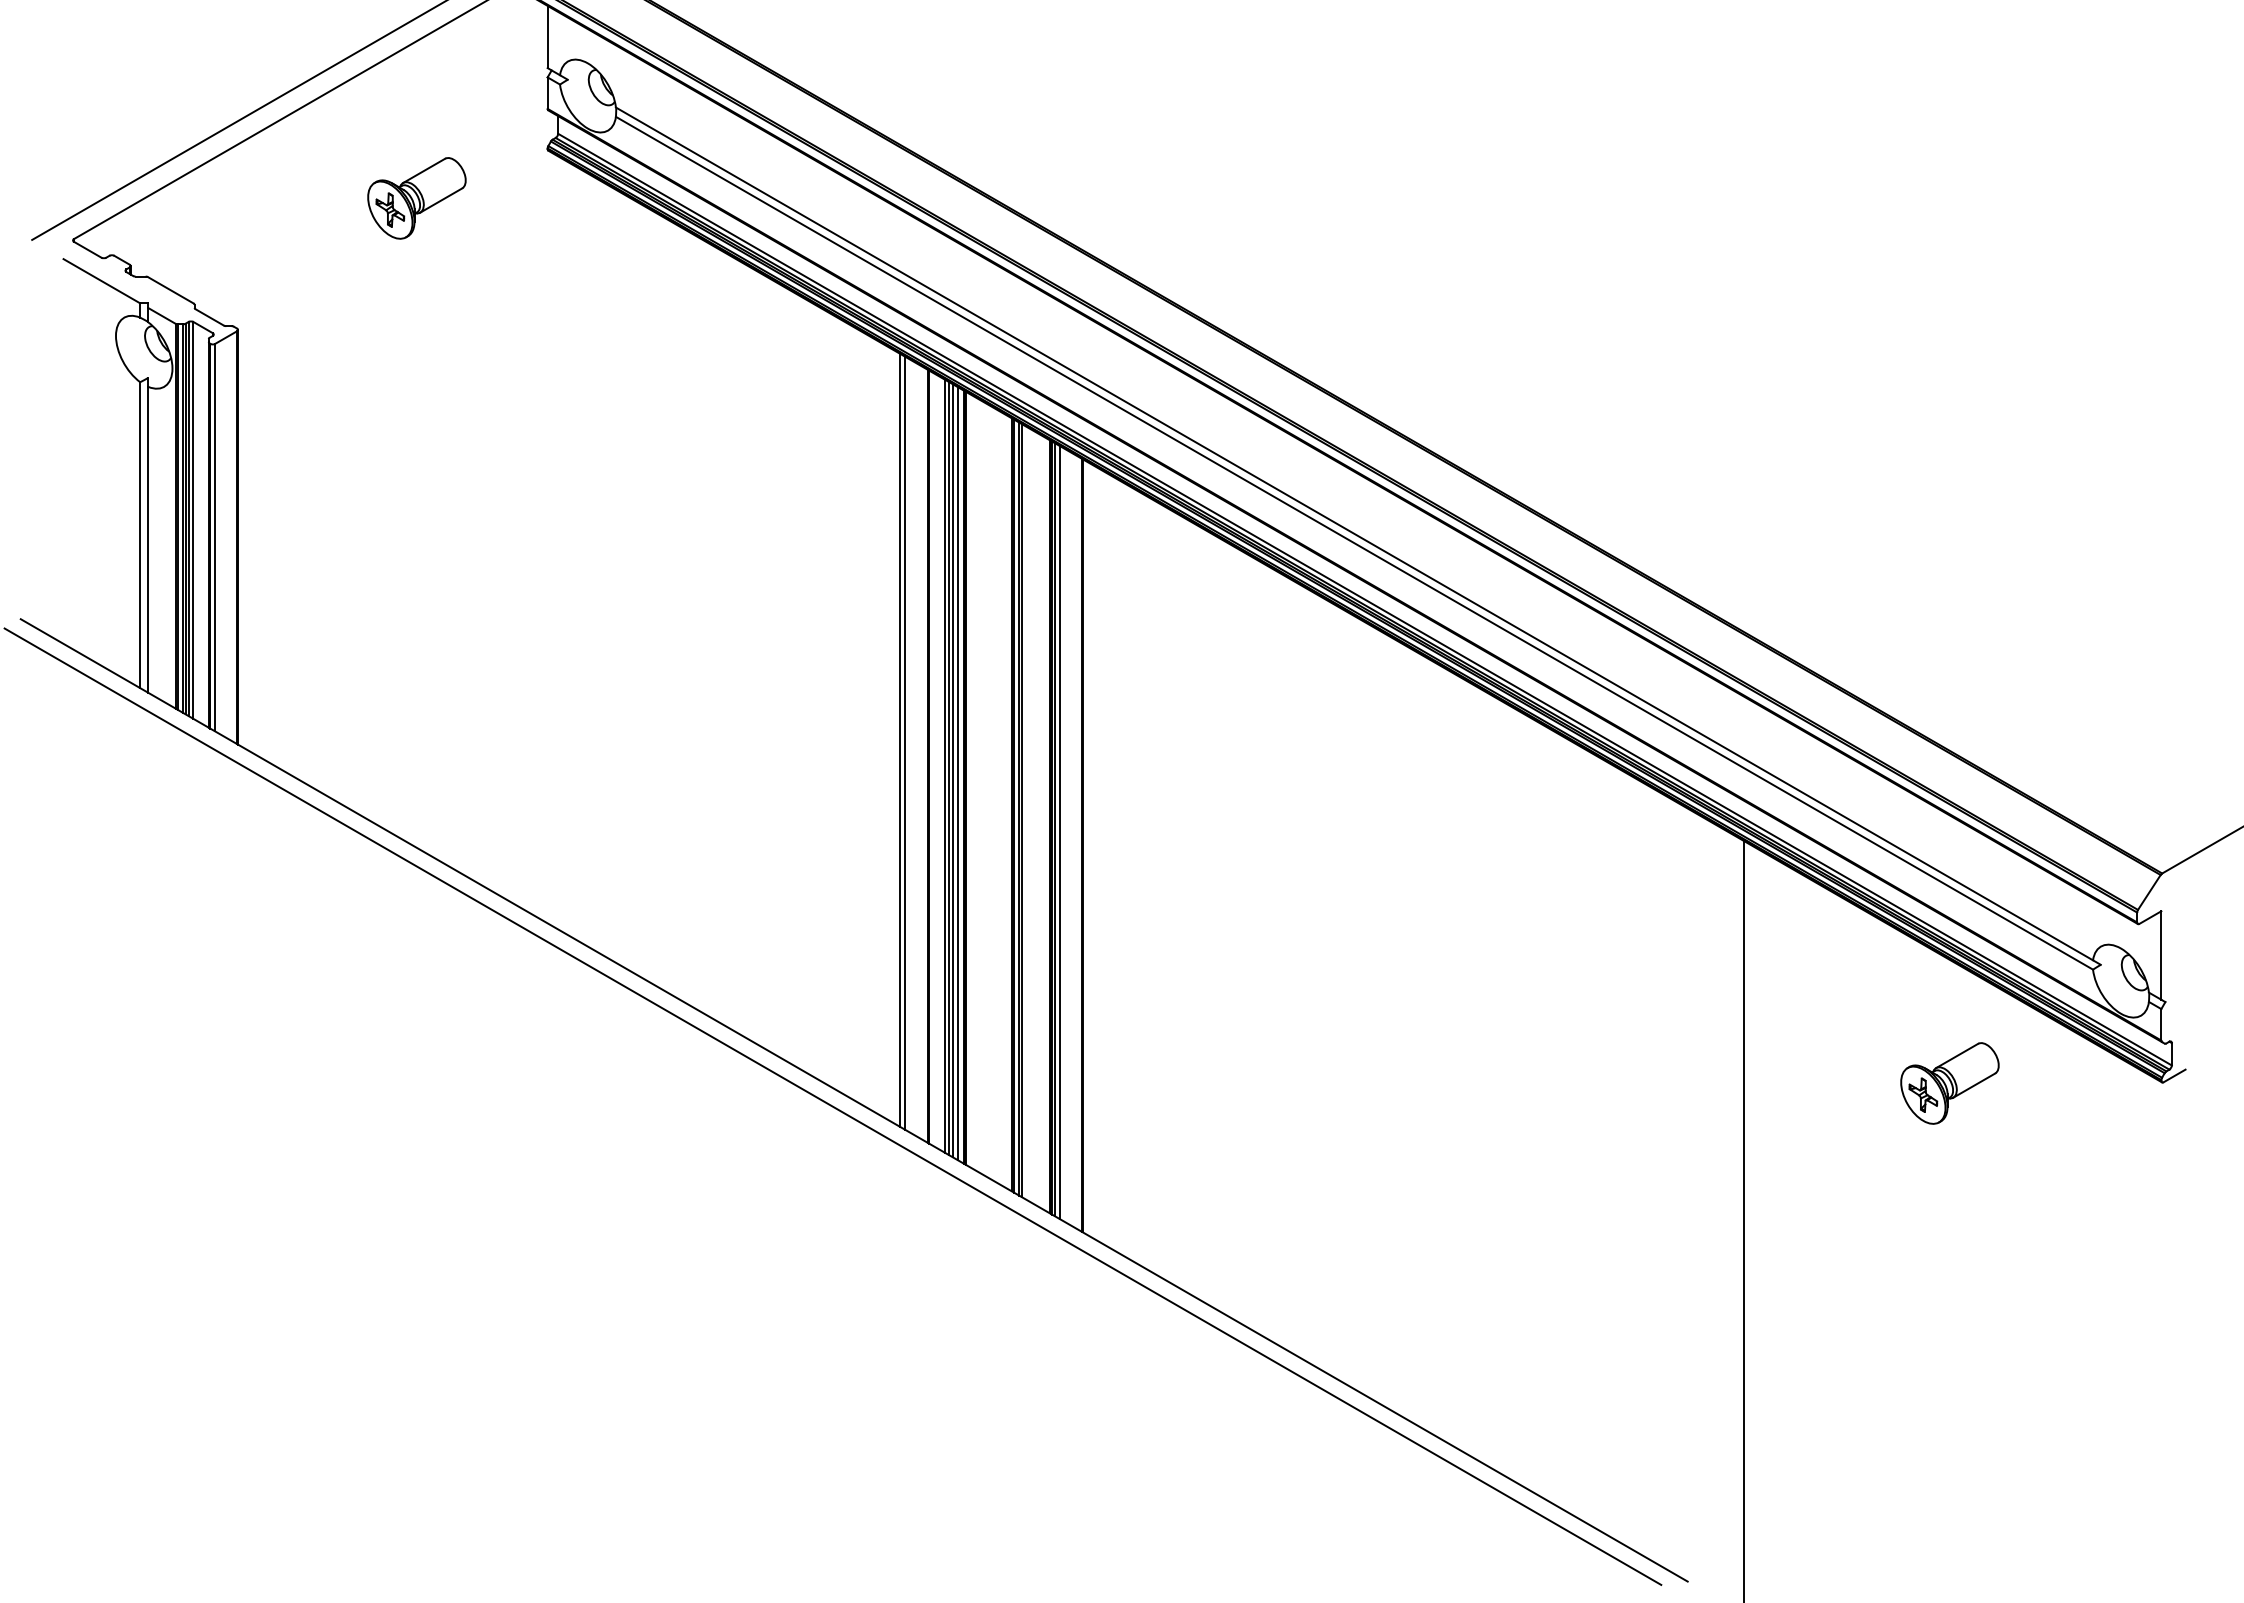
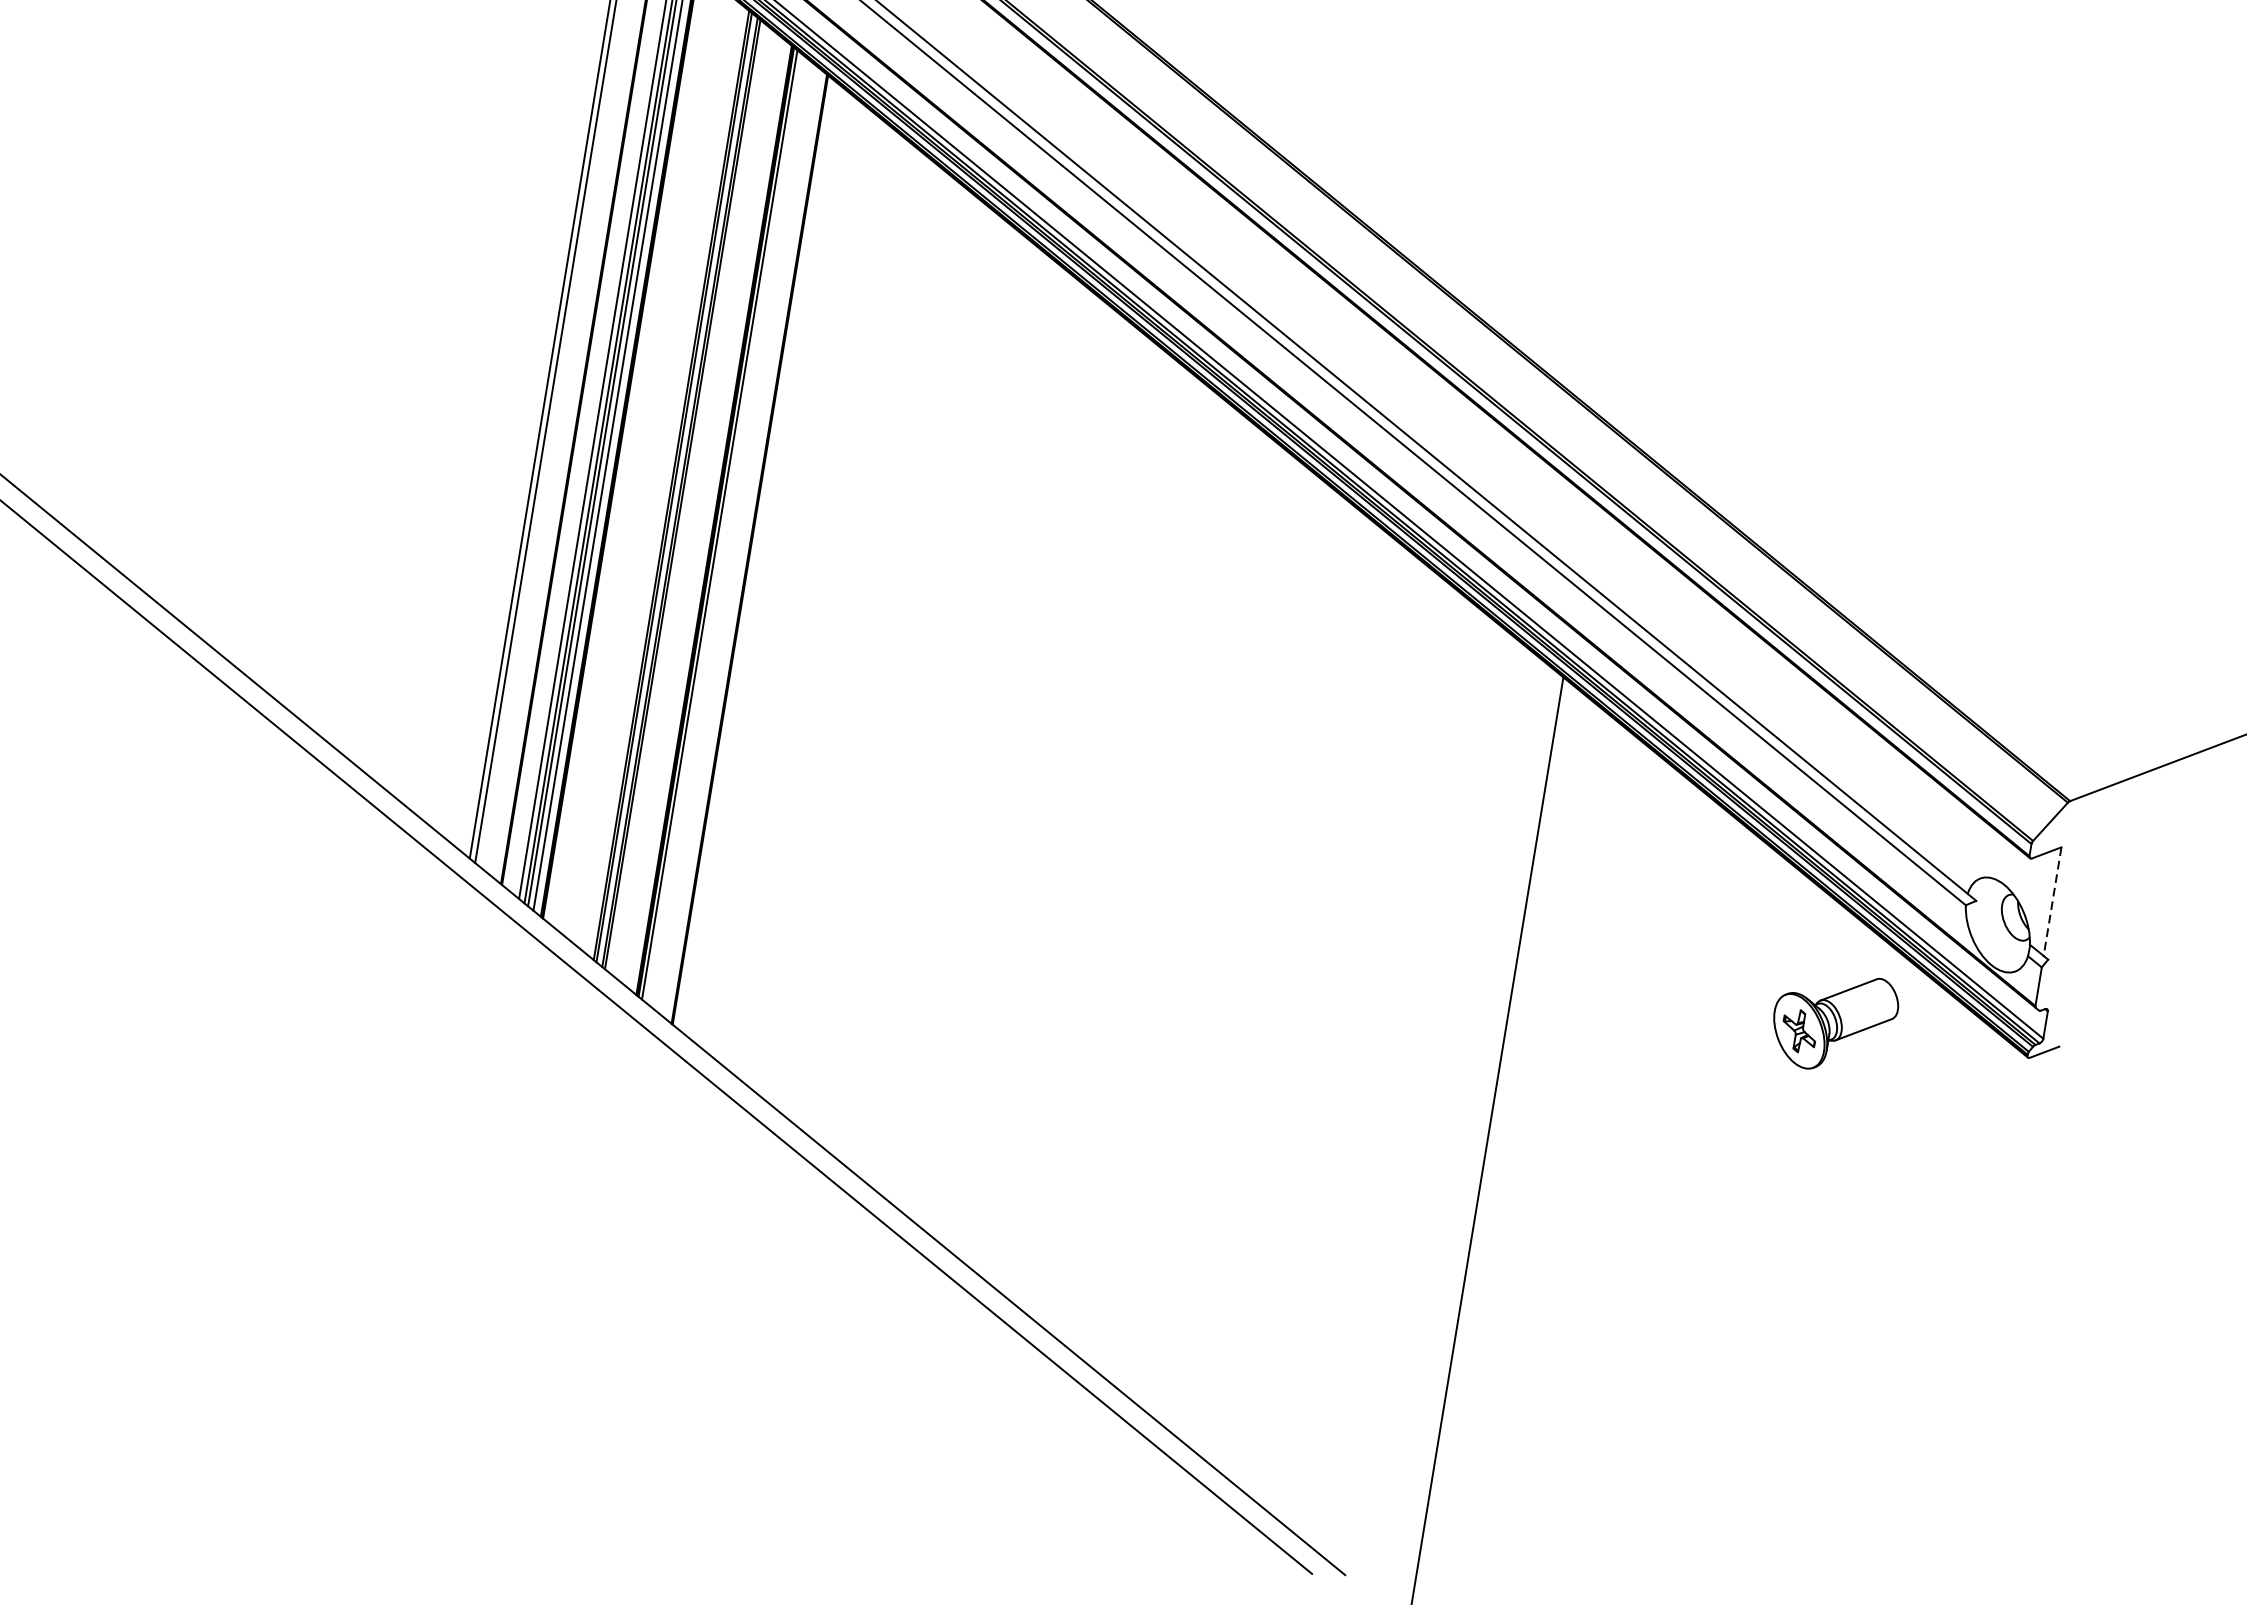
line: (1060, 832) -> (725, 529), removed
line: (2161, 956) -> (2052, 902), solid -> dashed
part: (1949, 1083) -> (1833, 1022), moved

